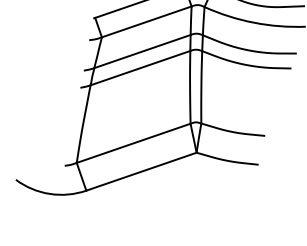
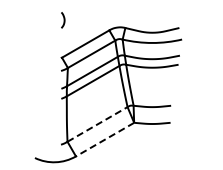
line: (133, 143) -> (97, 124), solid -> dashed
line: (142, 171) -> (105, 139), solid -> dashed

